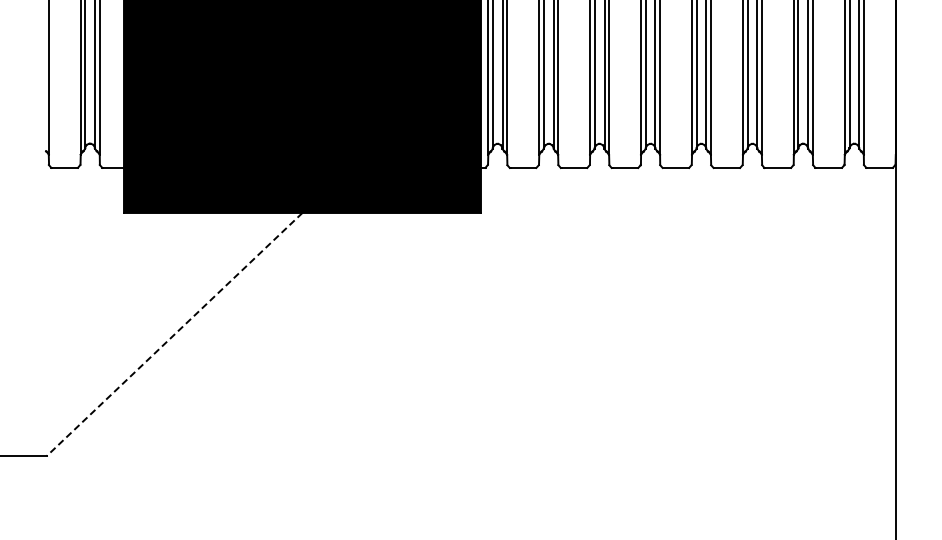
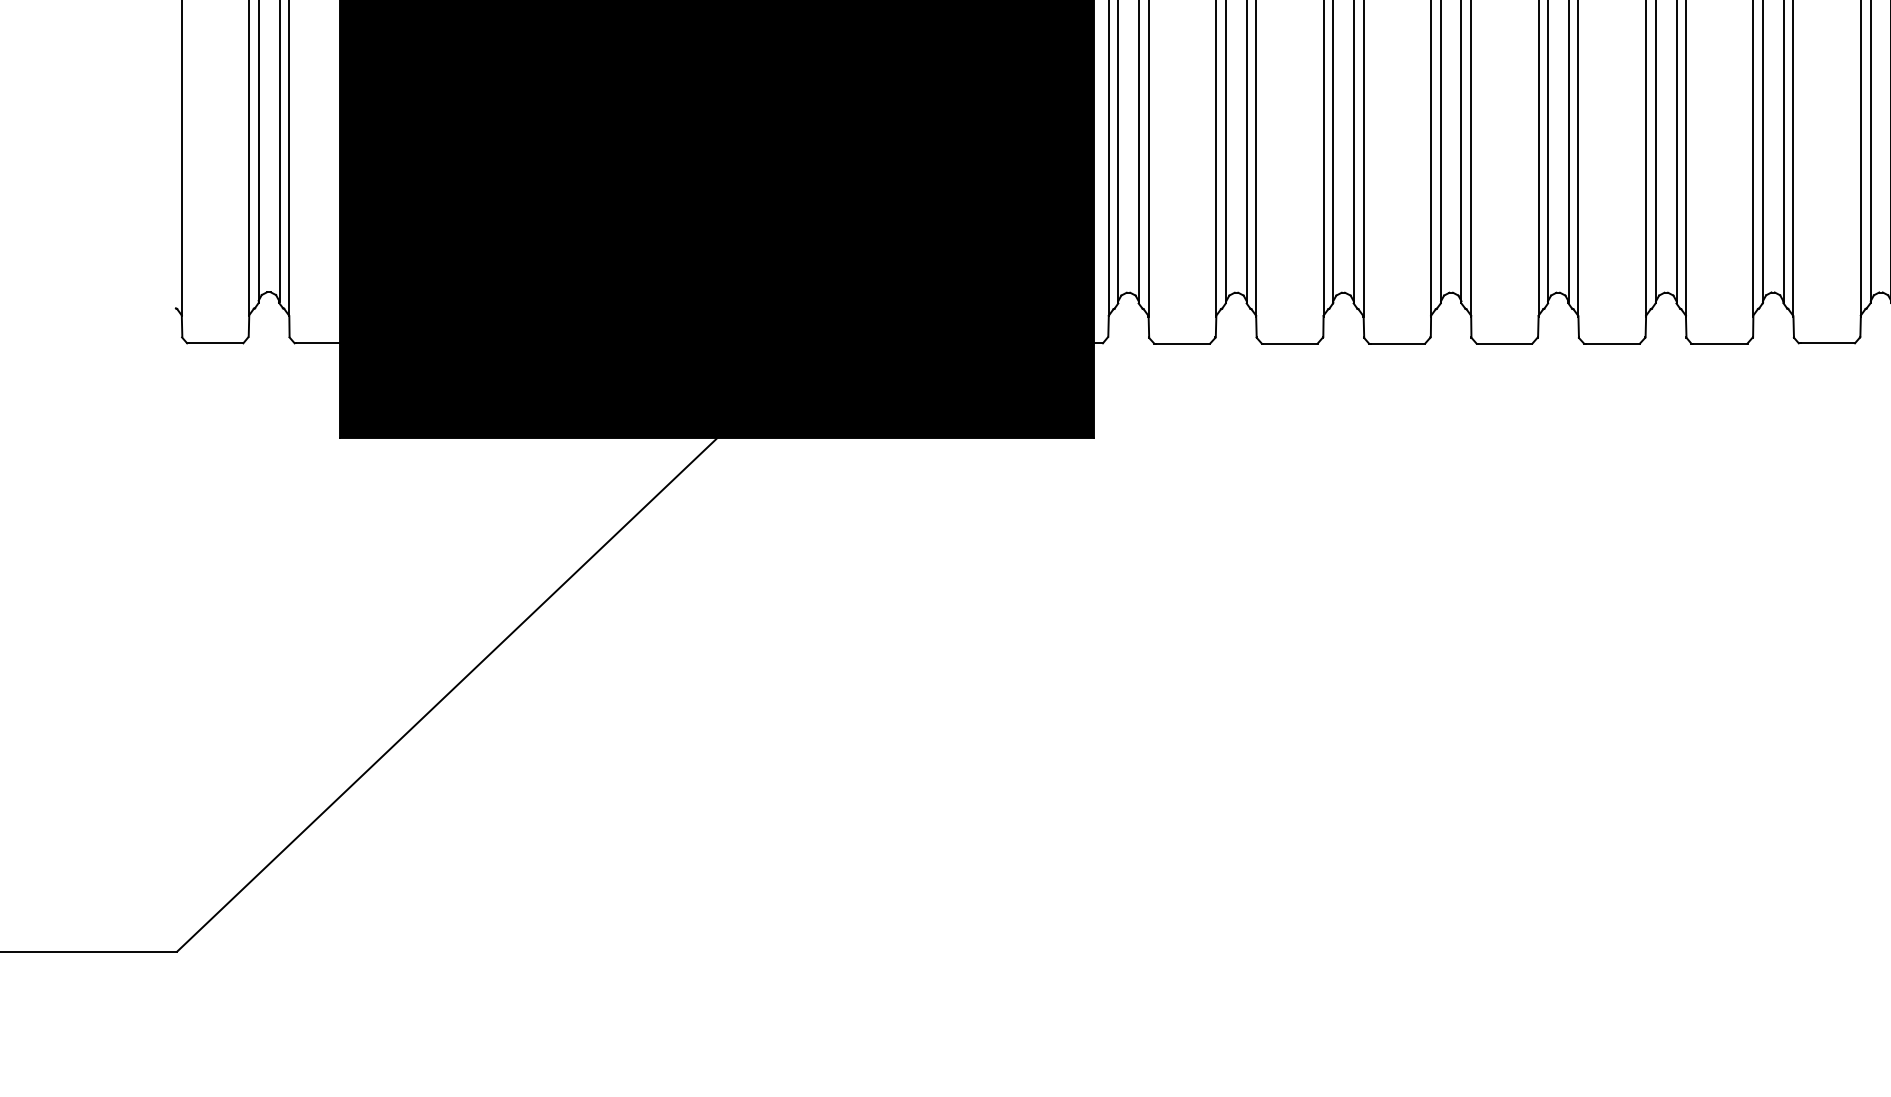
line: (174, 334) -> (446, 694), dashed -> solid

